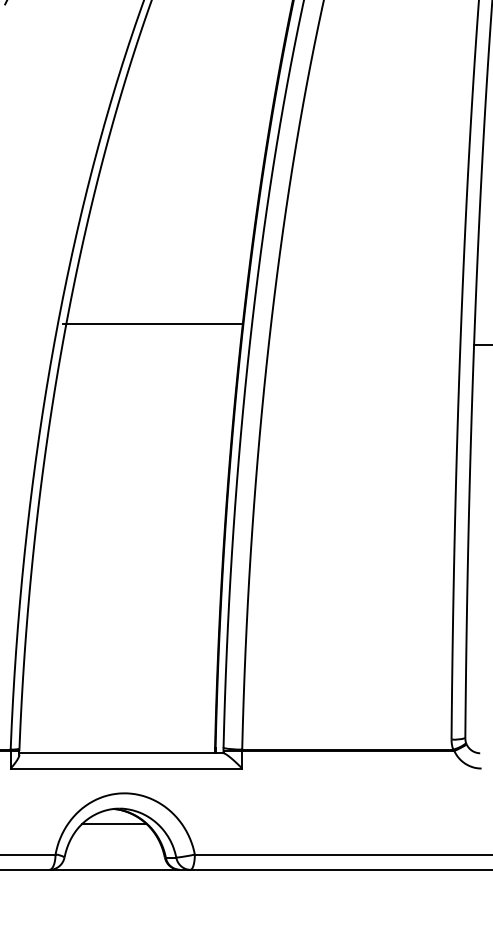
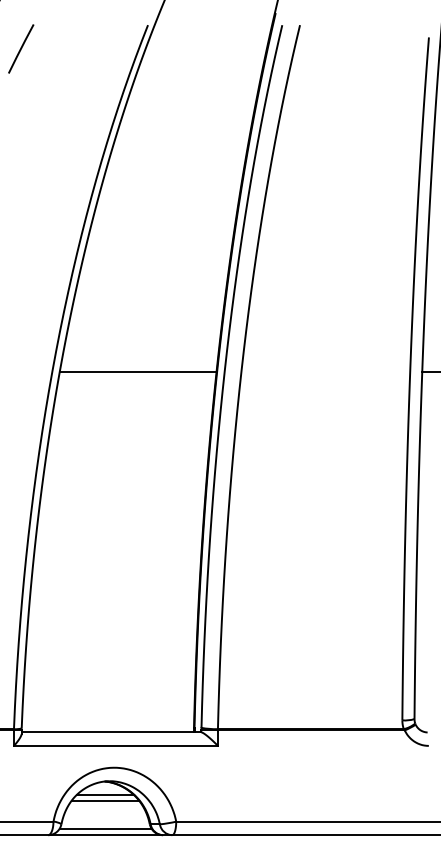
line: (150, 324) -> (137, 372), moved
line: (114, 830) -> (105, 800), added
line: (114, 863) -> (105, 829), added

